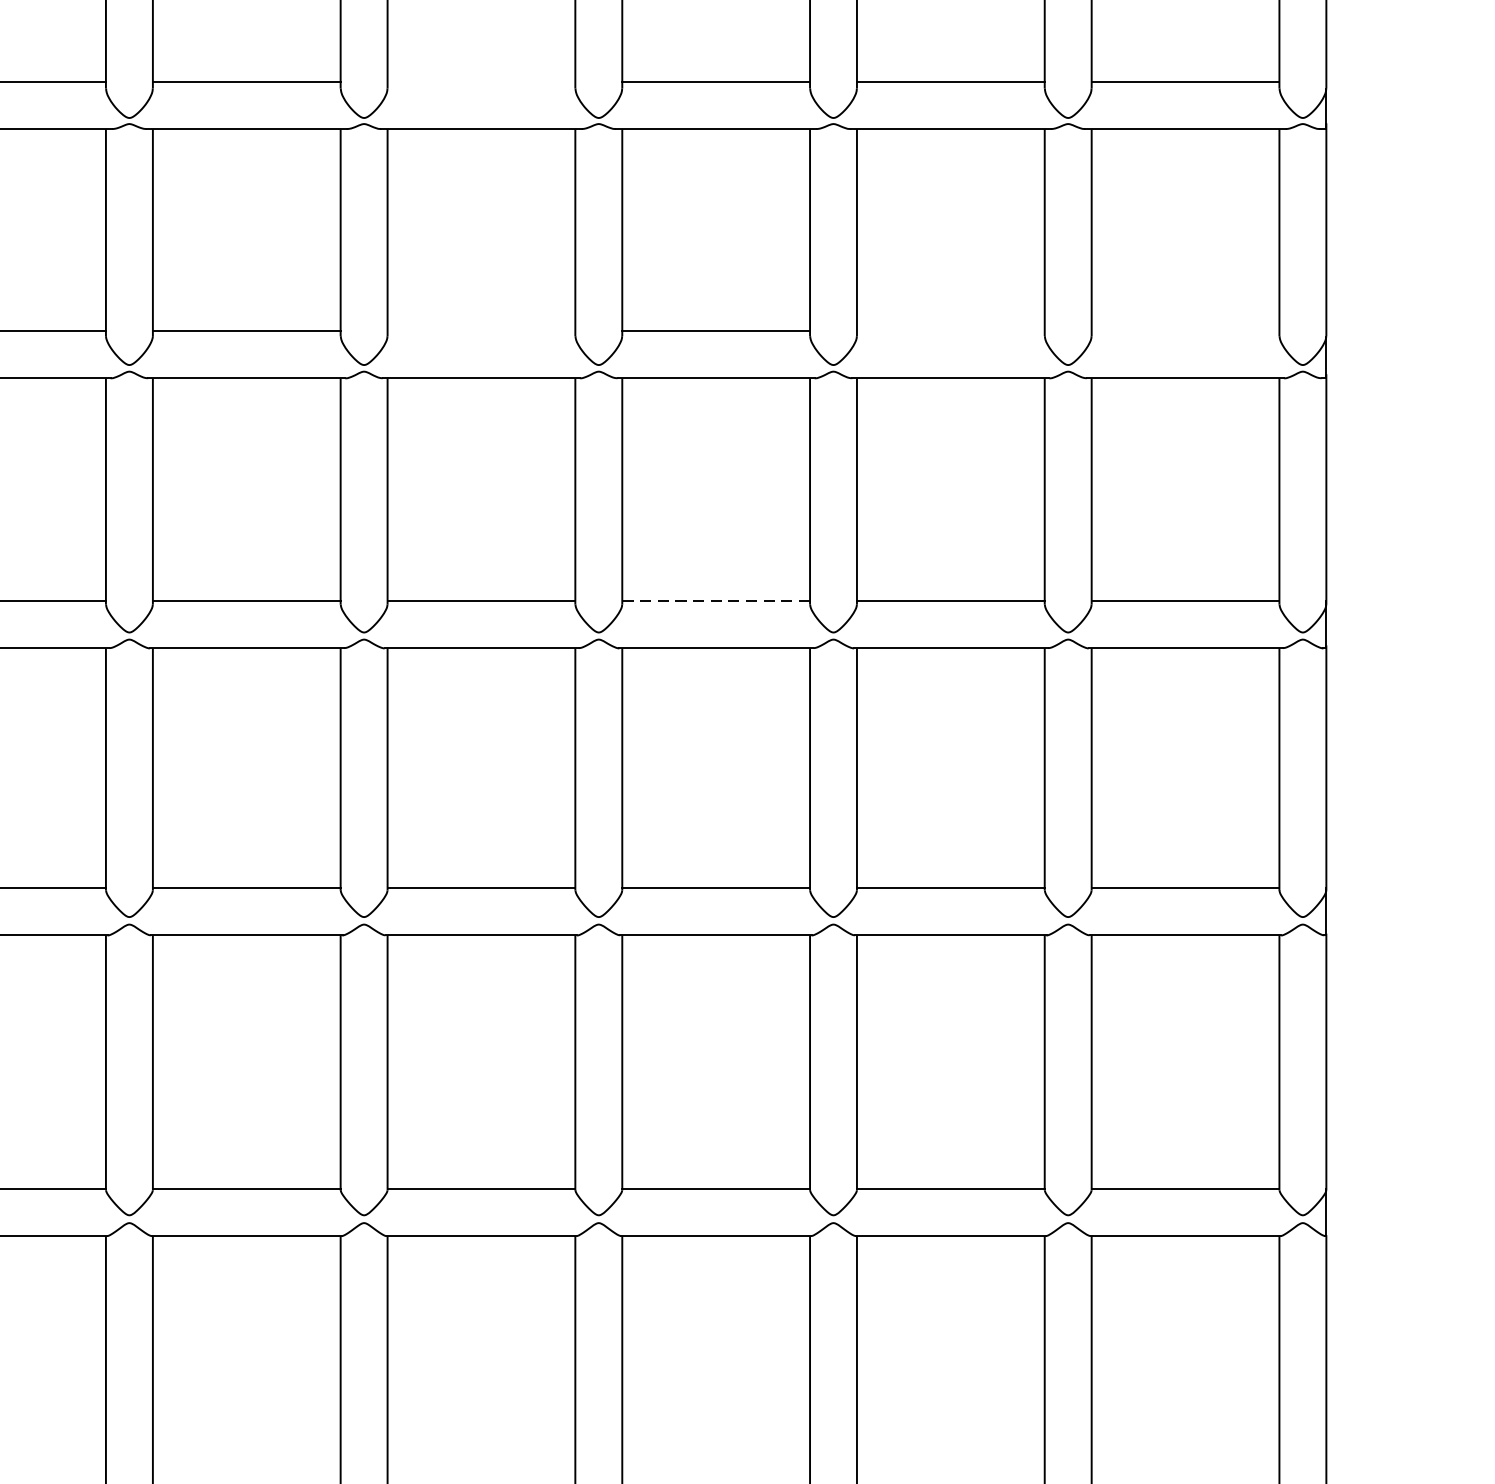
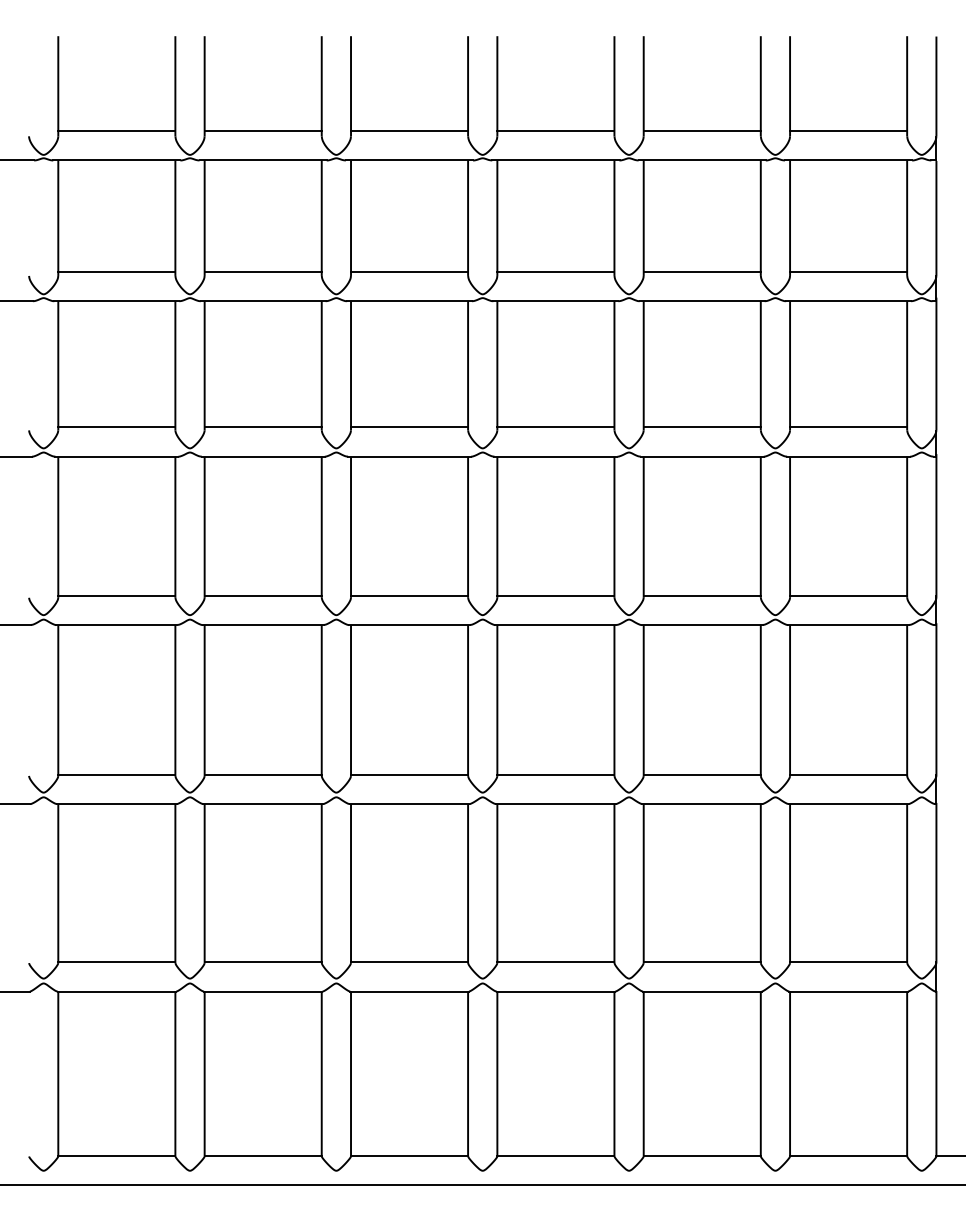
line: (481, 81) -> (409, 271), added
line: (481, 331) -> (409, 427), added
line: (949, 331) -> (701, 427), added
line: (1185, 331) -> (848, 427), added
line: (715, 600) -> (555, 595), dashed -> solid

